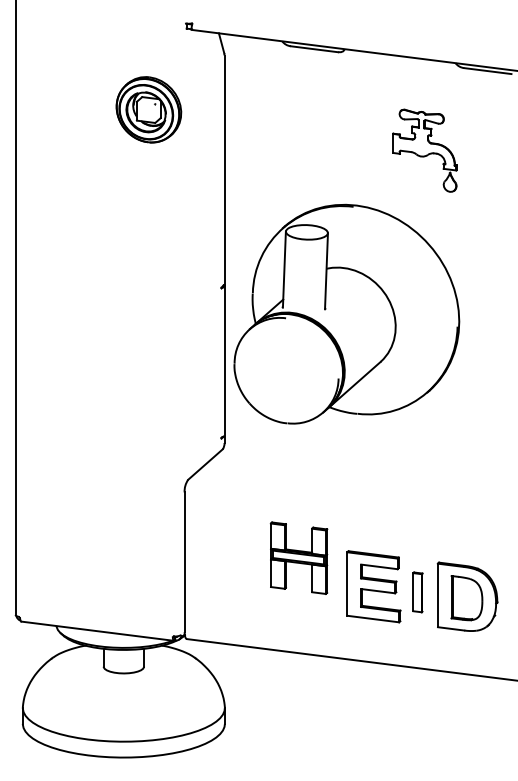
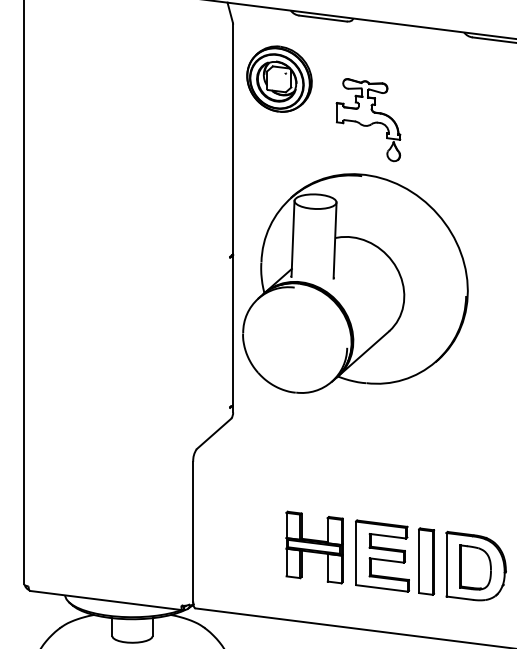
part: (148, 109) -> (279, 78), moved
part: (424, 150) -> (368, 119), moved
part: (298, 557) -> (314, 546), moved
part: (417, 592) -> (426, 561), size x1.67

